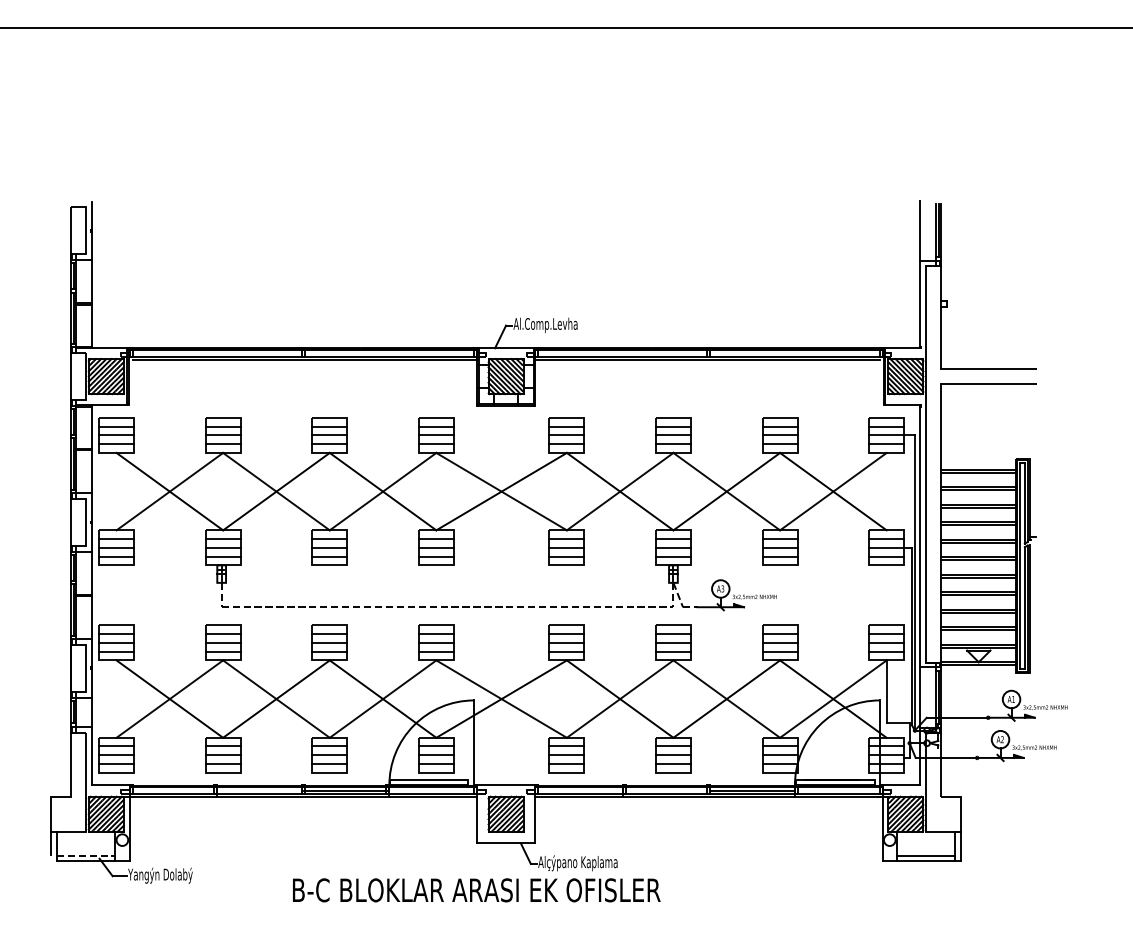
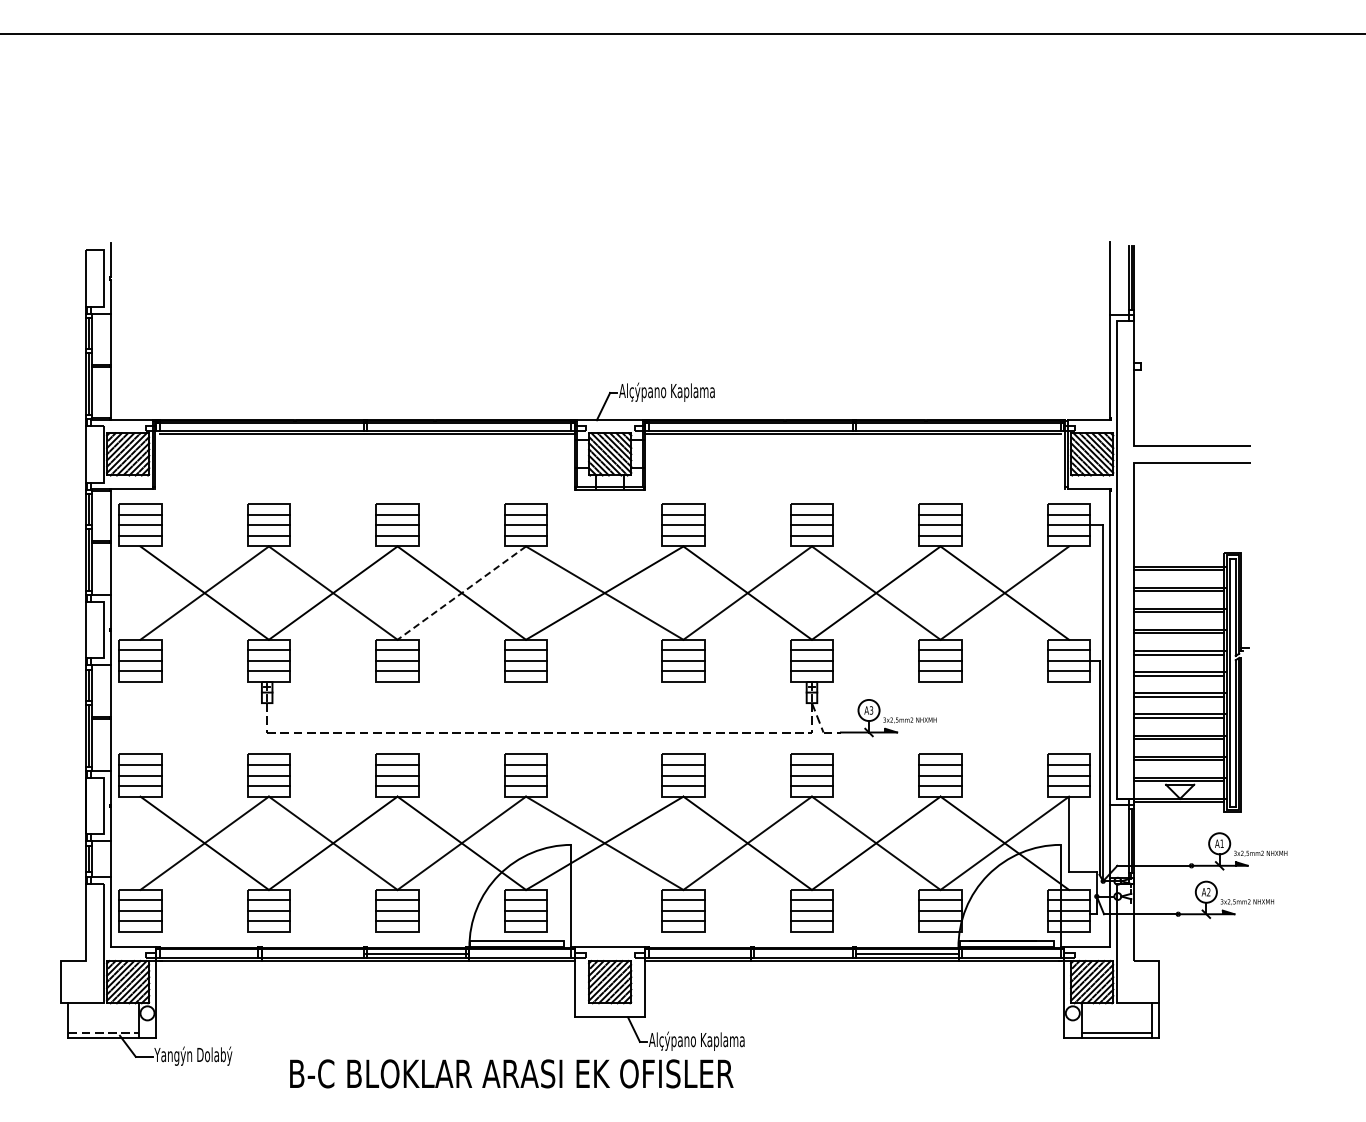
text: (556, 324) -> (671, 391), Al.Comp.Levha -> Alçýpano Kaplama
line: (382, 491) -> (461, 593), solid -> dashed
line: (51, 843) -> (61, 1017), removed
text: (476, 890) -> (511, 1073), moved

